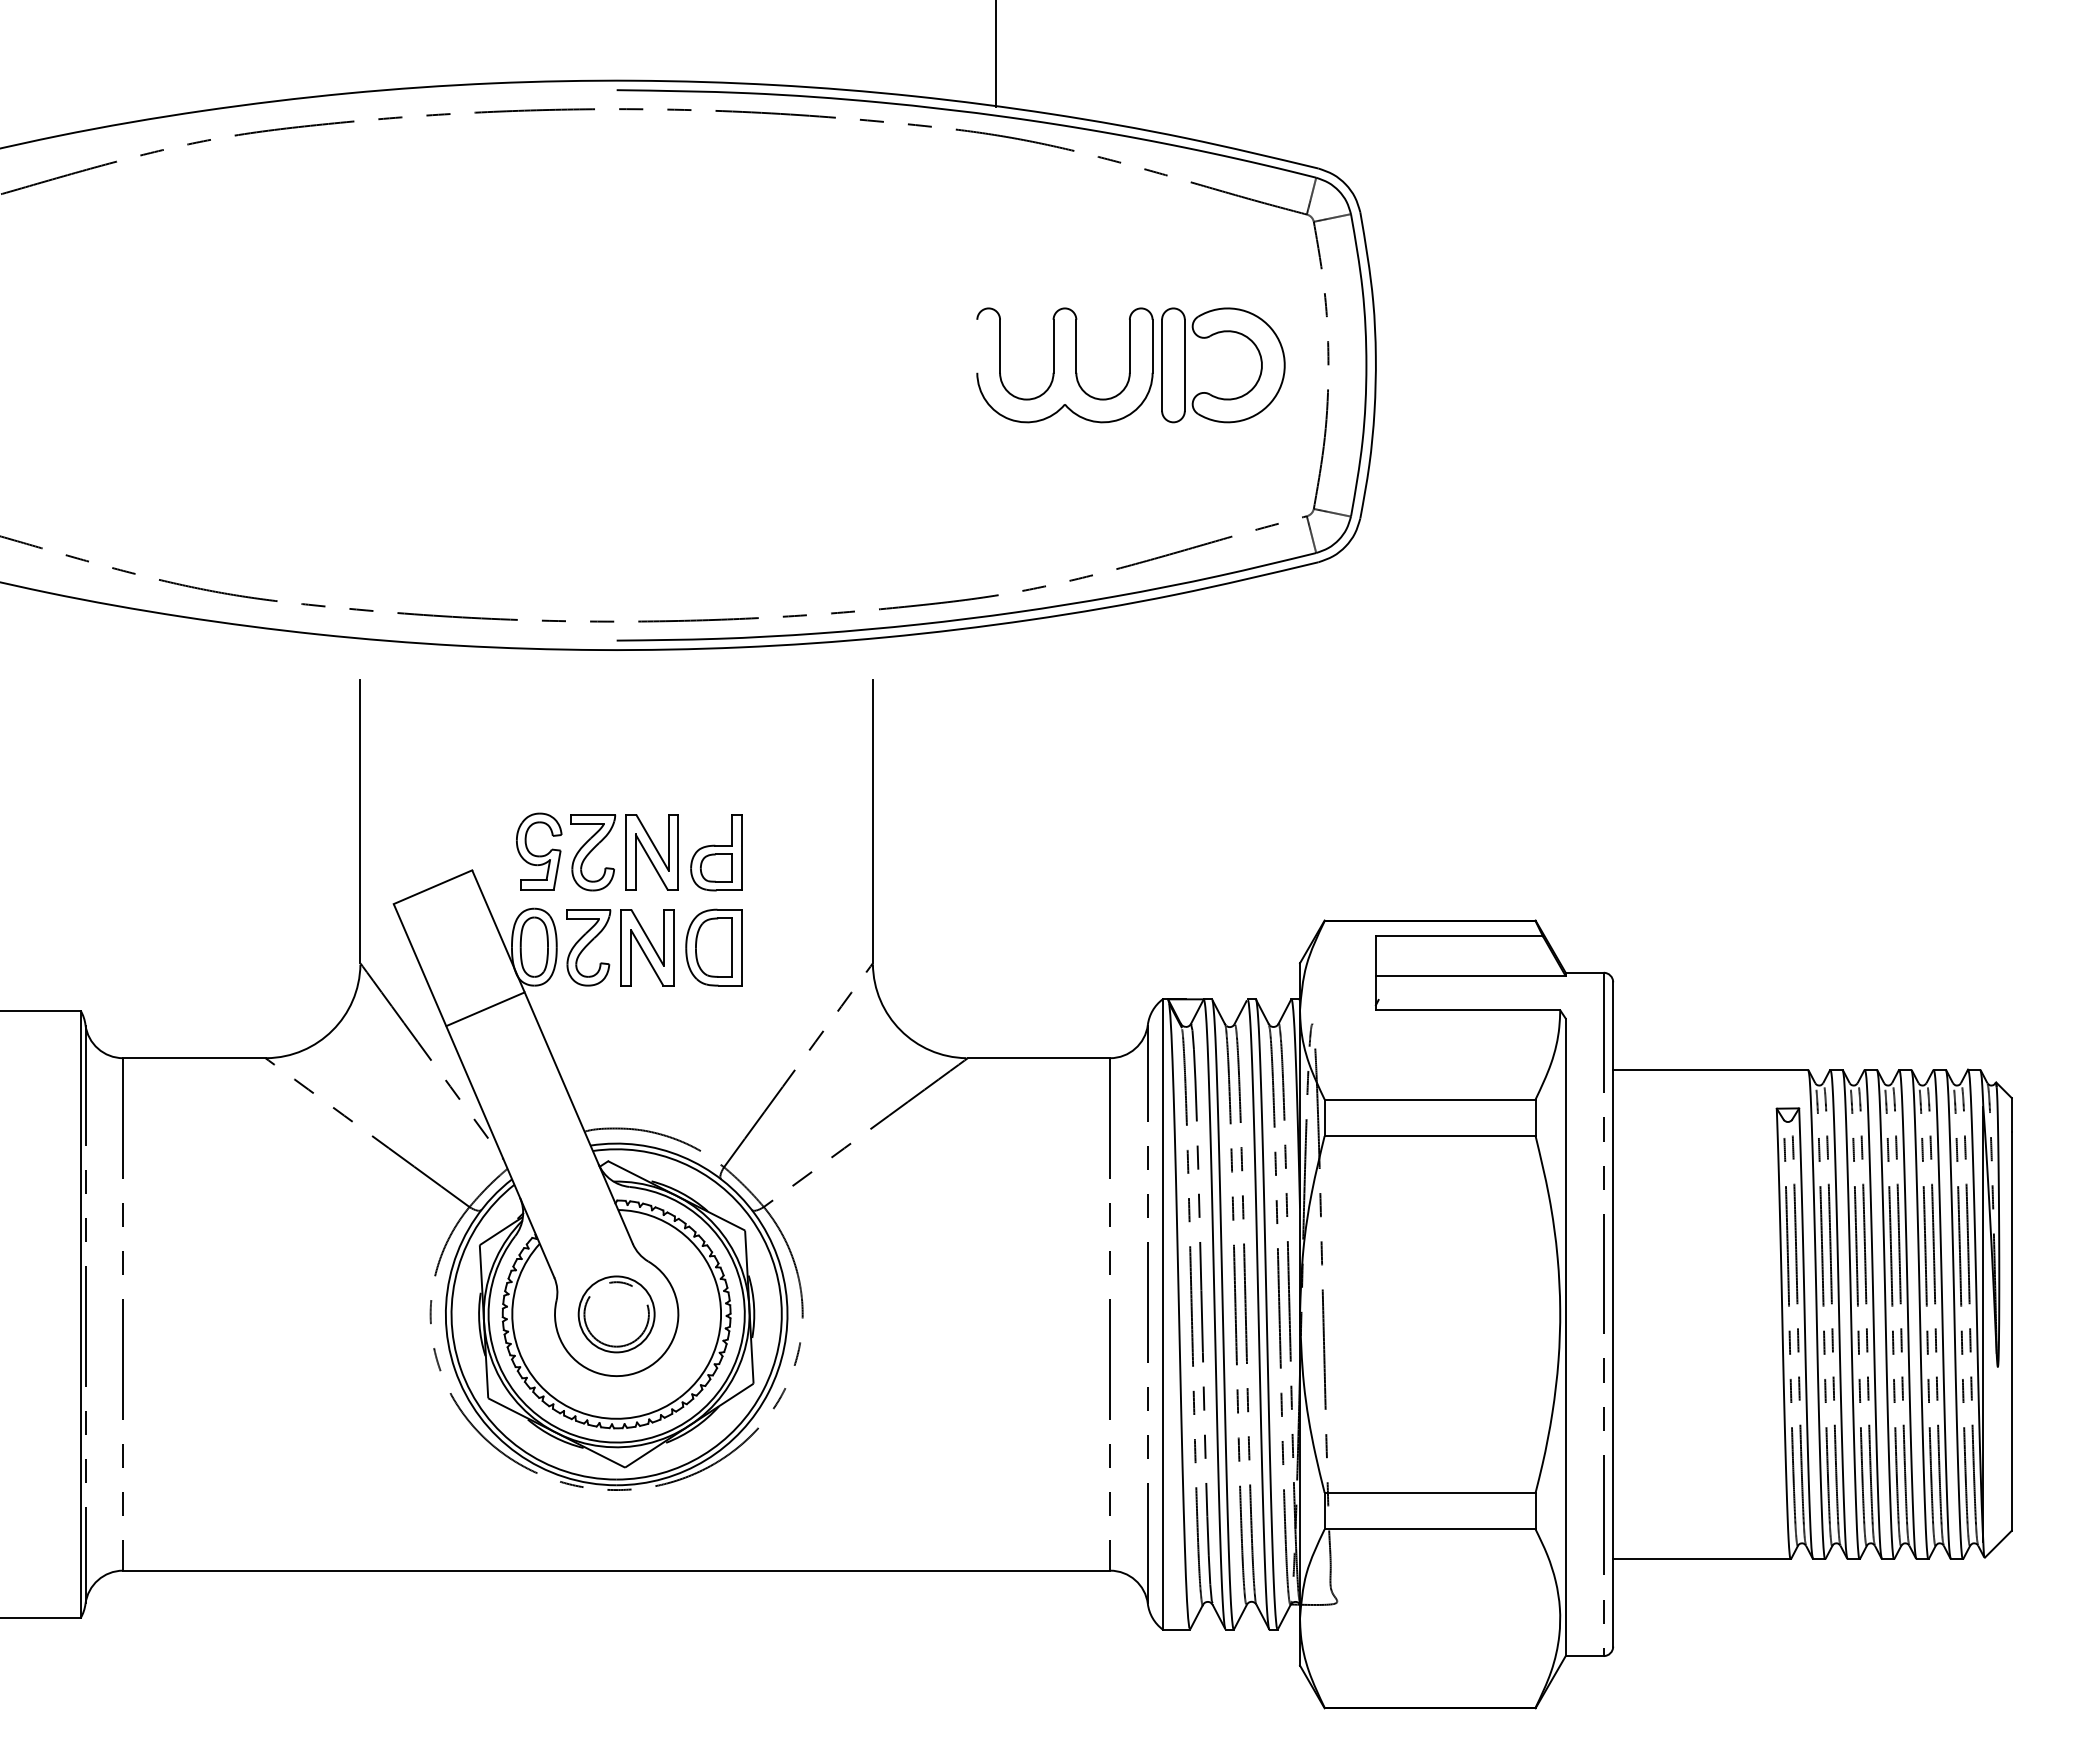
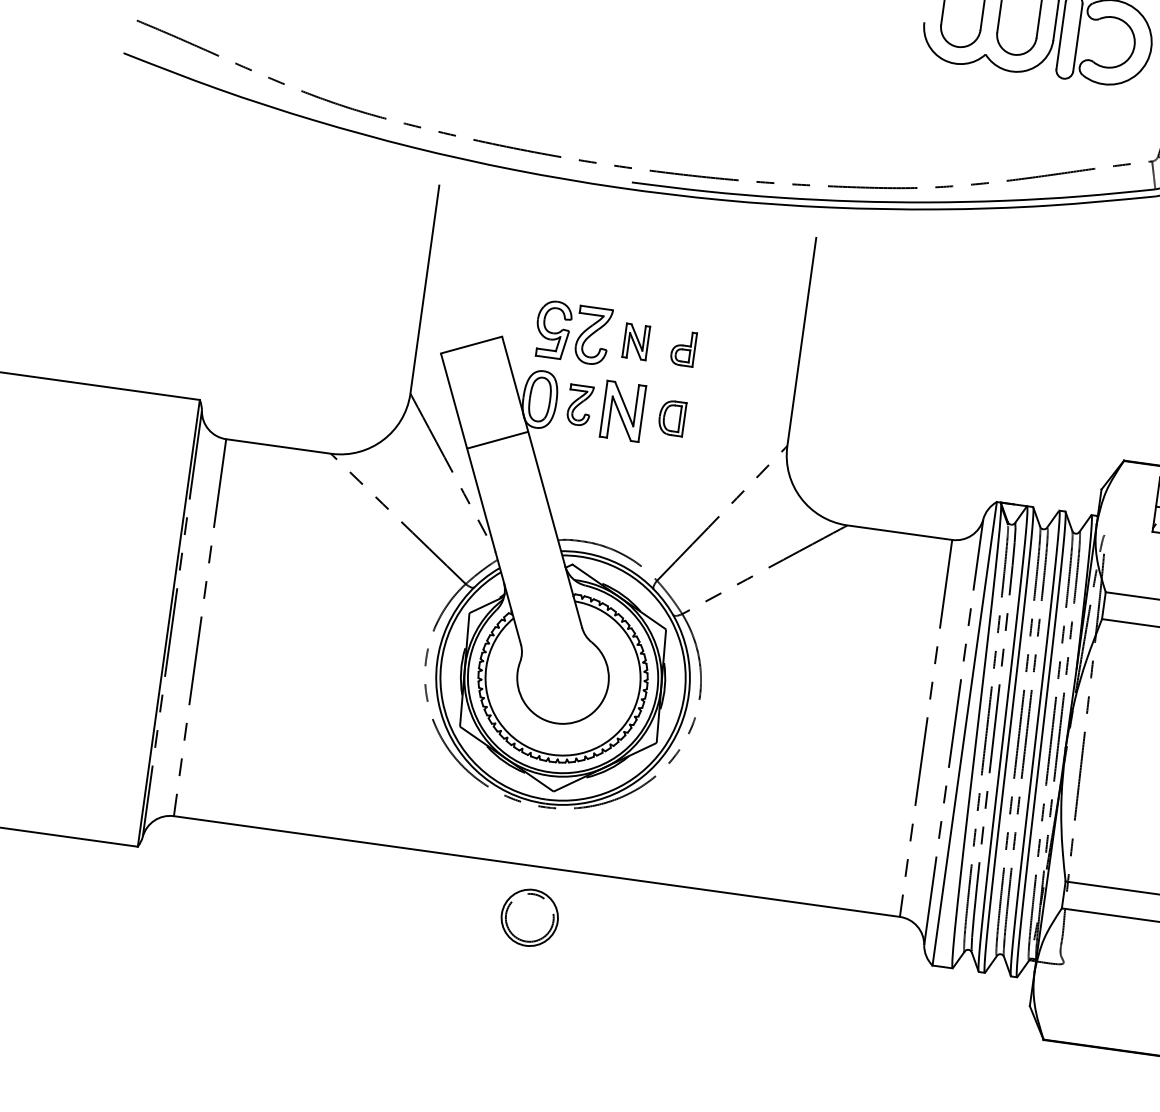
part: (651, 852) -> (635, 341), size x0.6
part: (716, 852) -> (683, 348), size x0.6
part: (588, 947) -> (579, 405), size x0.7
part: (713, 947) -> (671, 418), size x0.6
part: (616, 1314) -> (529, 917), moved

